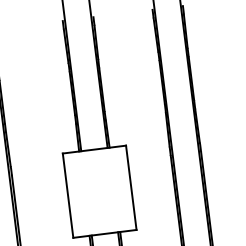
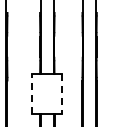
line: (131, 186) -> (62, 93), solid -> dashed
line: (68, 194) -> (32, 93), solid -> dashed

